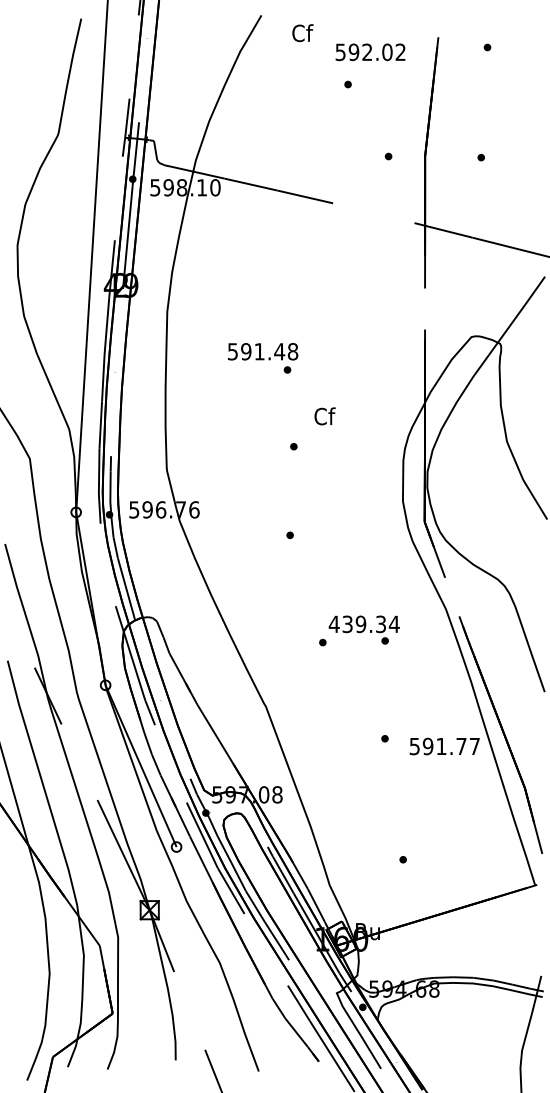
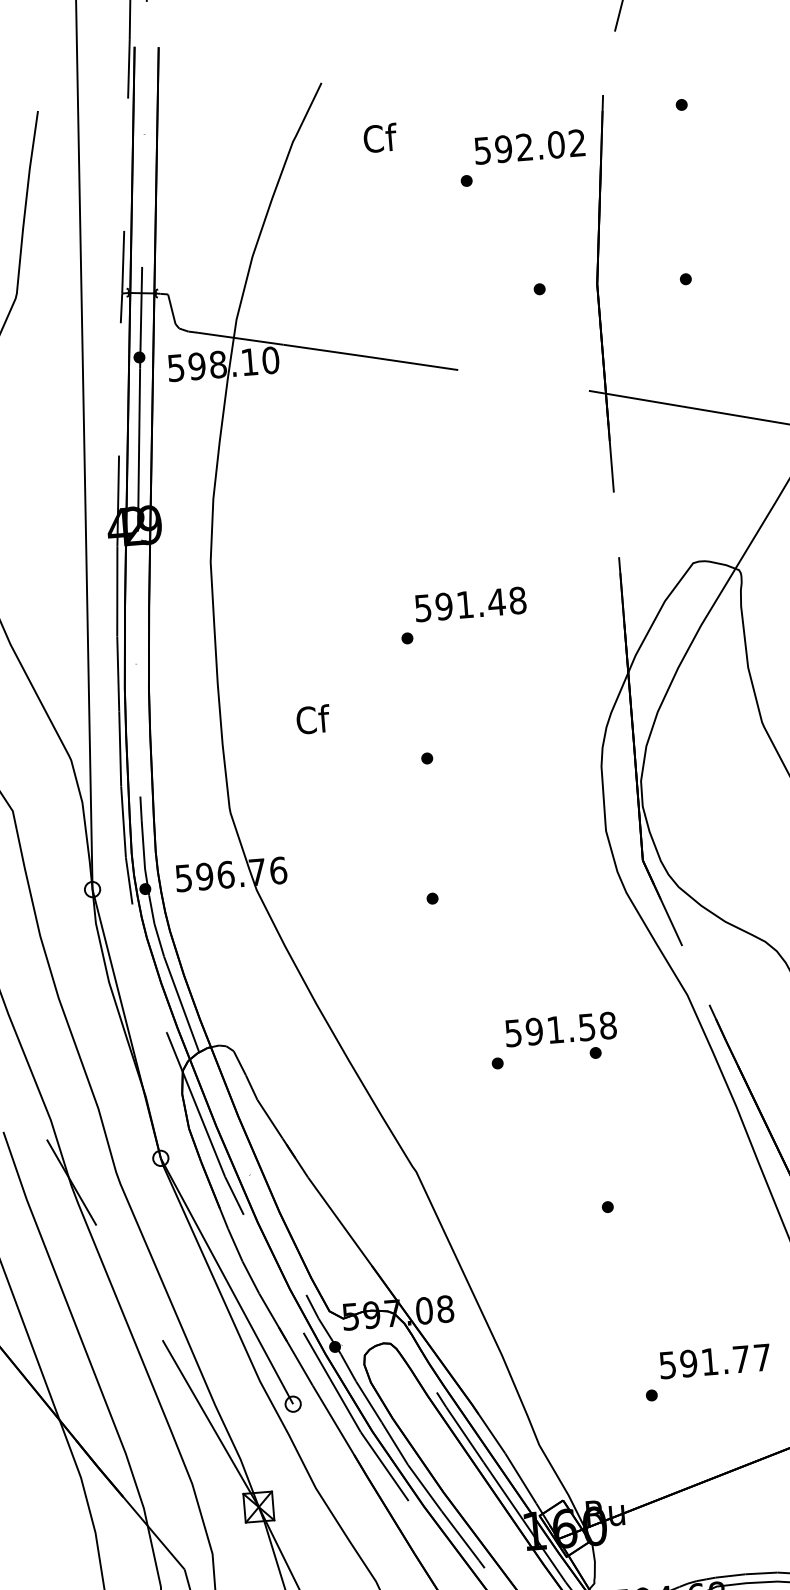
text: (302, 33) -> (379, 138), moved
text: (370, 52) -> (529, 147), moved
text: (263, 351) -> (471, 603), moved
text: (324, 416) -> (312, 719), moved
text: (363, 624) -> (559, 1029), 439.34 -> 591.58
text: (444, 746) -> (714, 1361), moved

